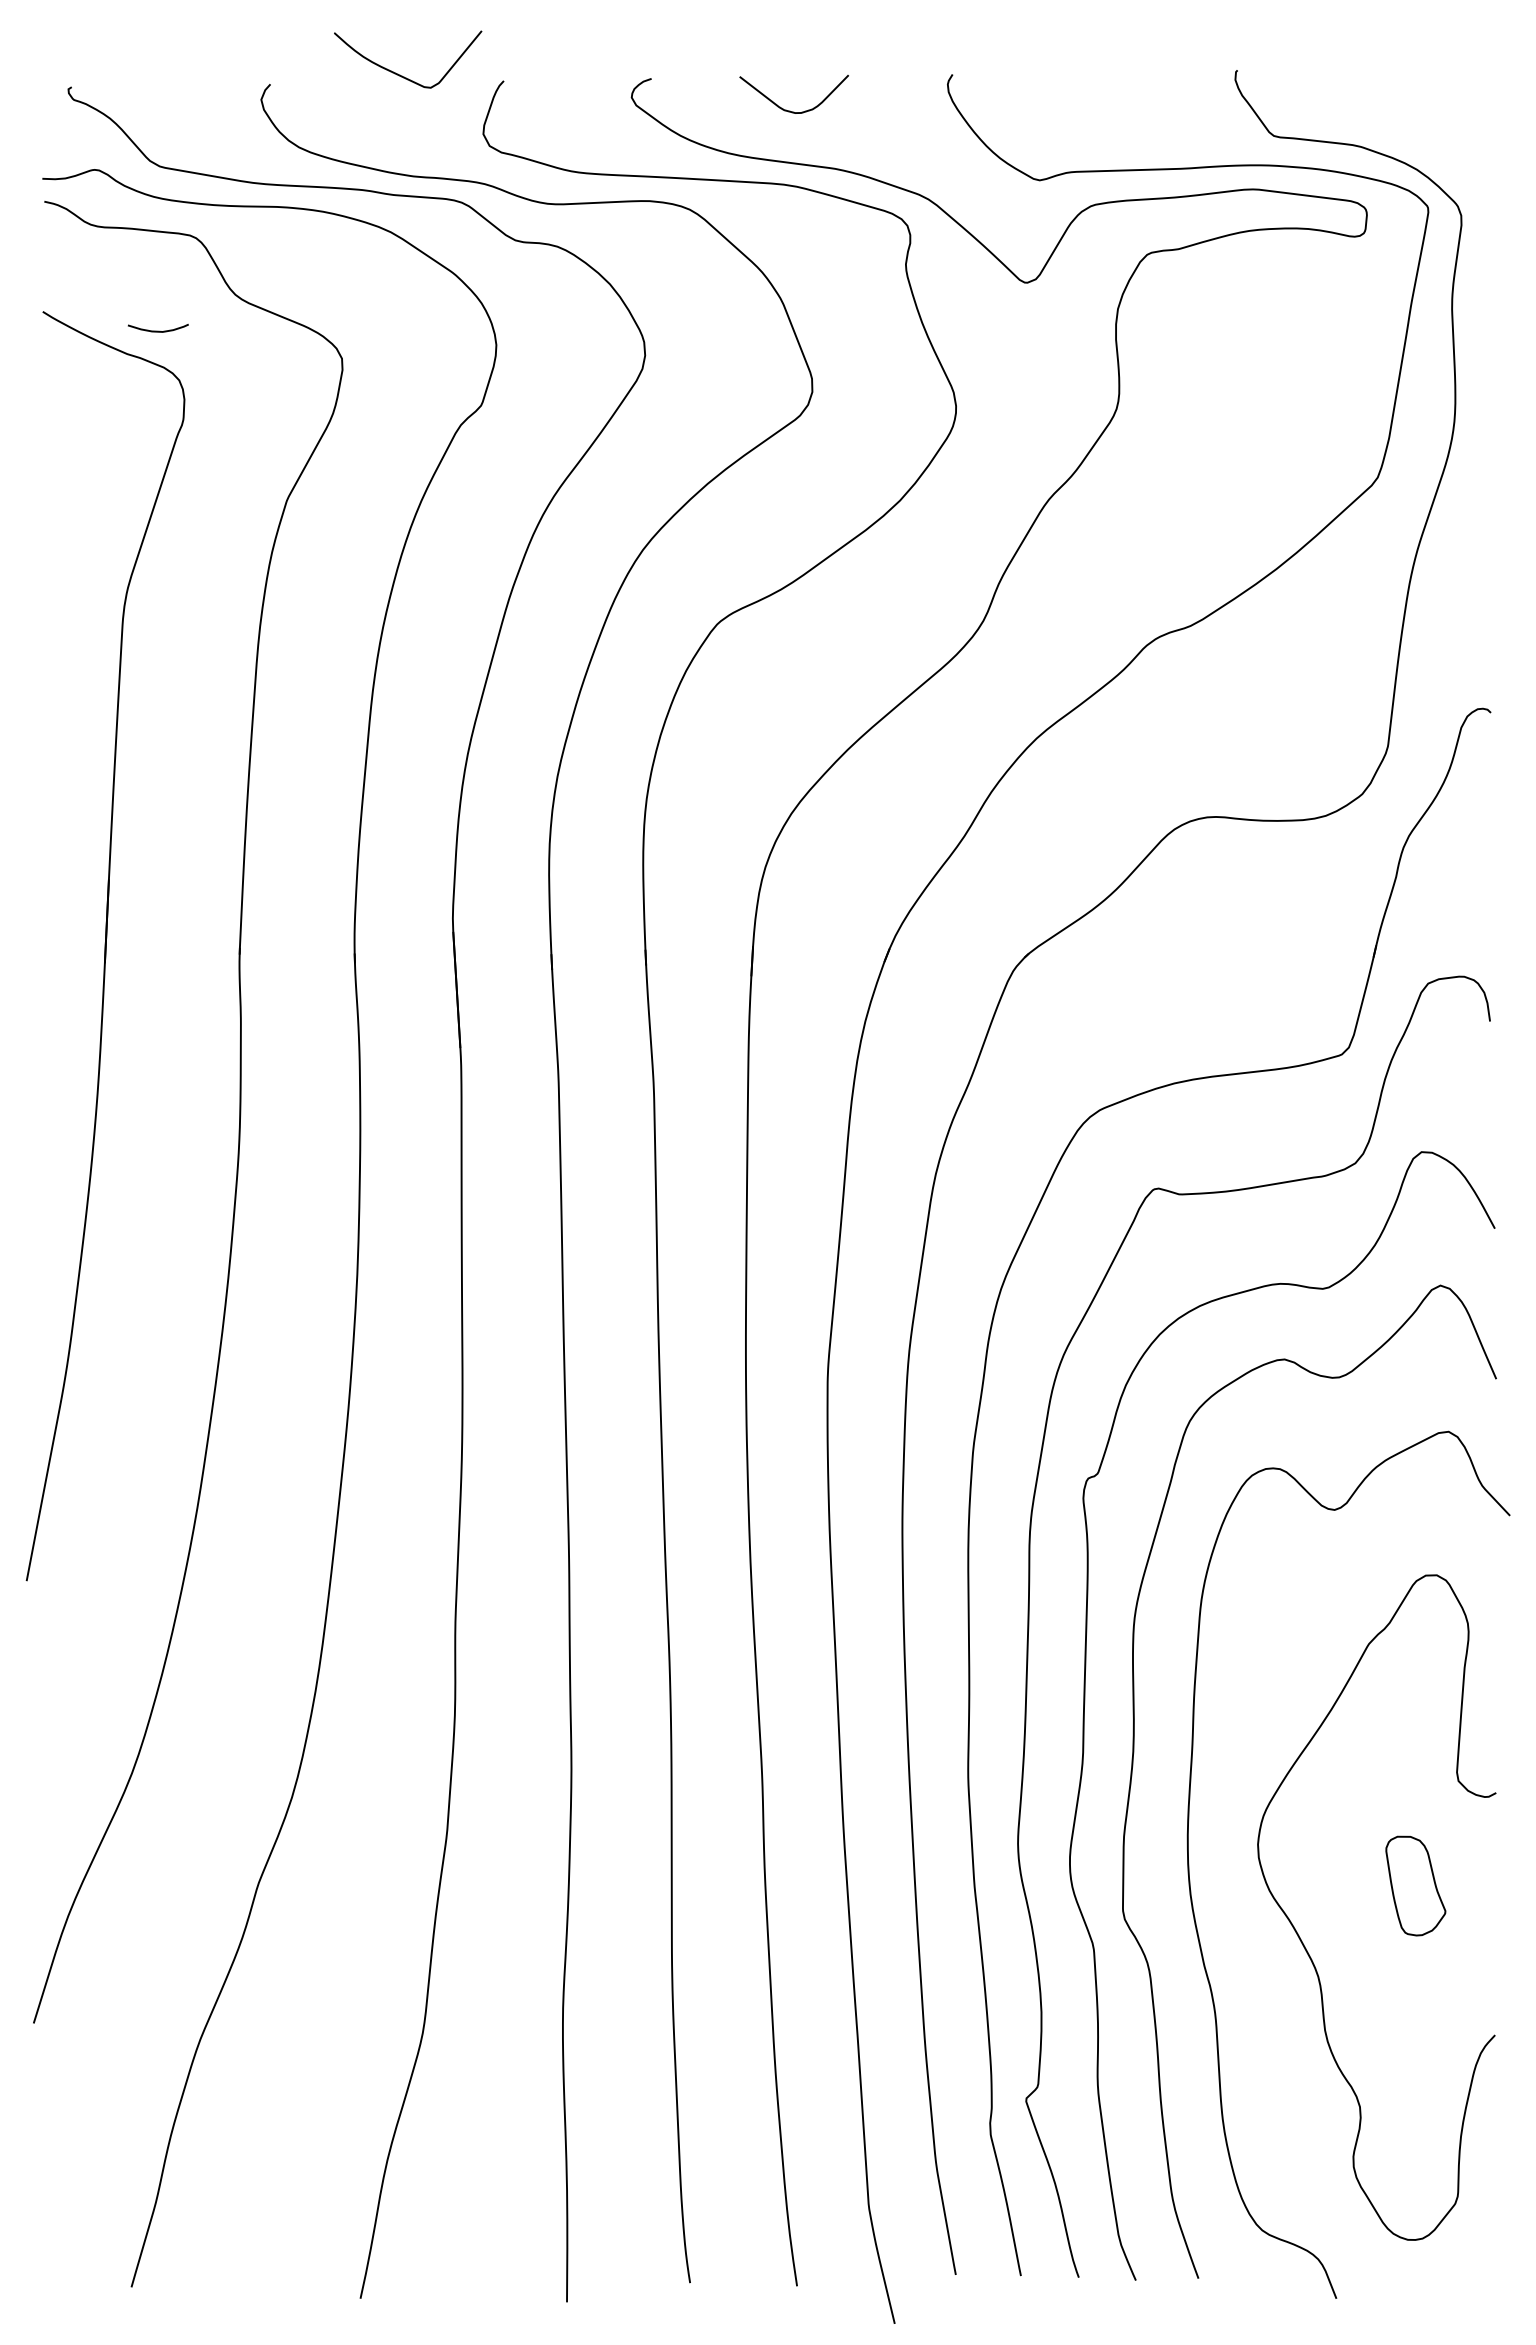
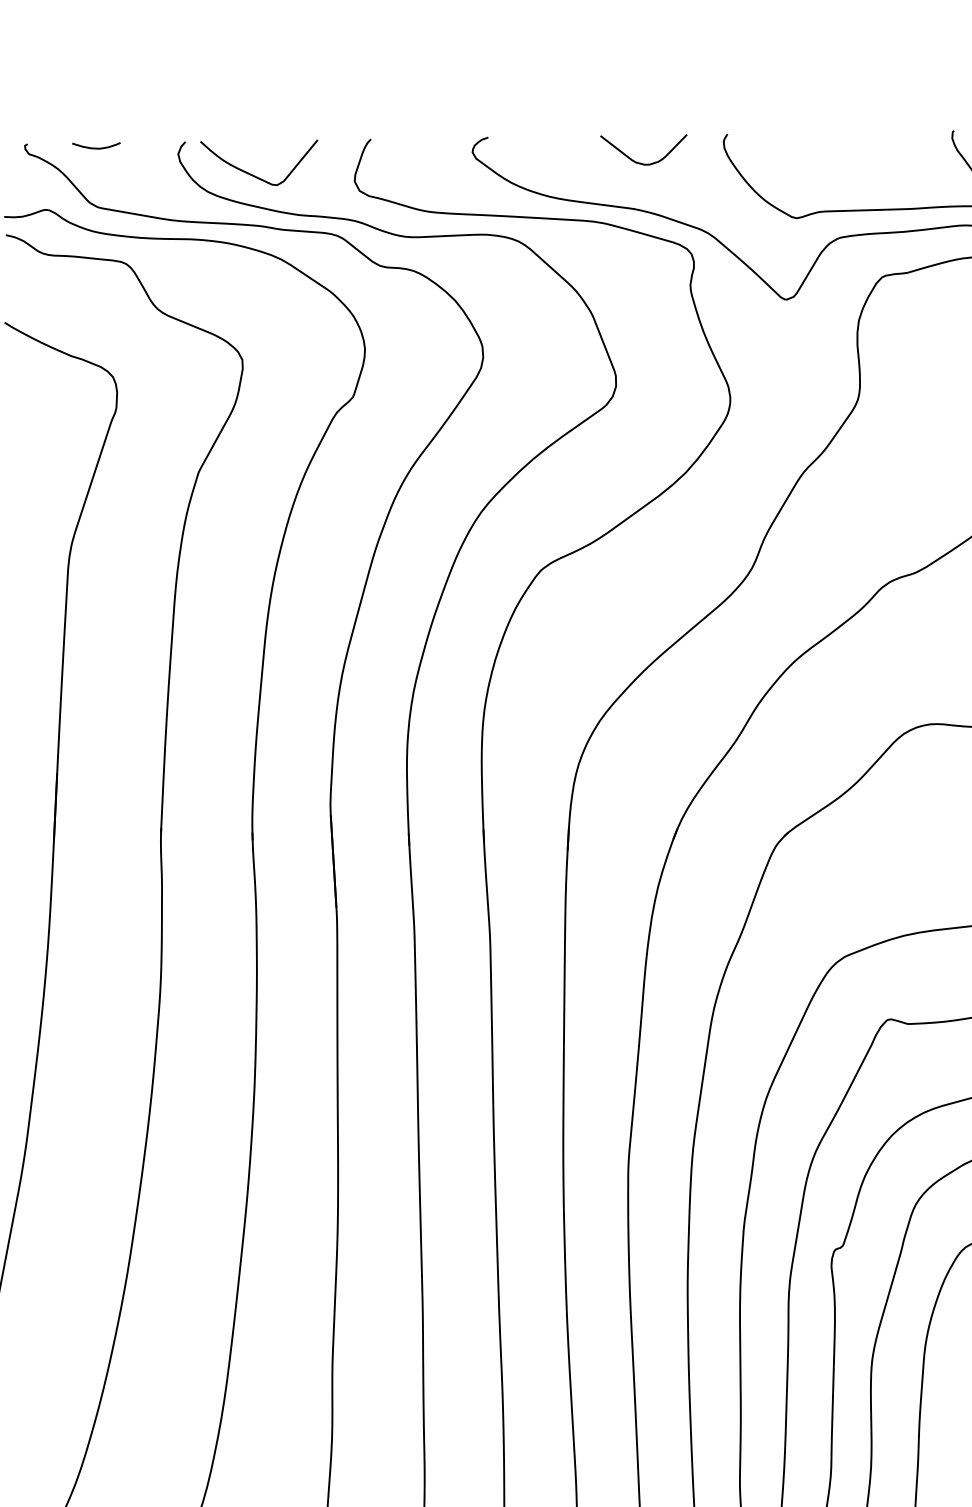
curve: (400, 74) -> (253, 174), moved
curve: (790, 110) -> (640, 162), moved
curve: (158, 330) -> (96, 147), moved

